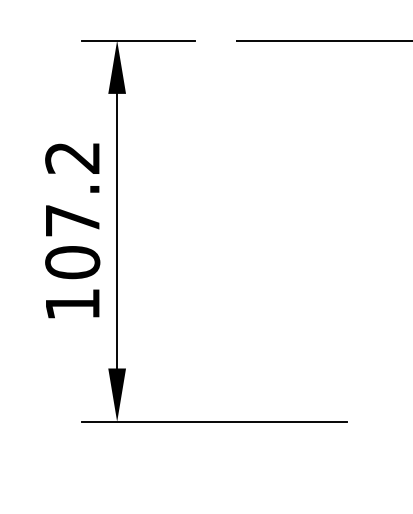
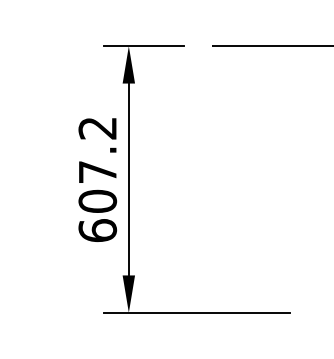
text: (72, 304) -> (97, 230), 107.2 -> 607.2

